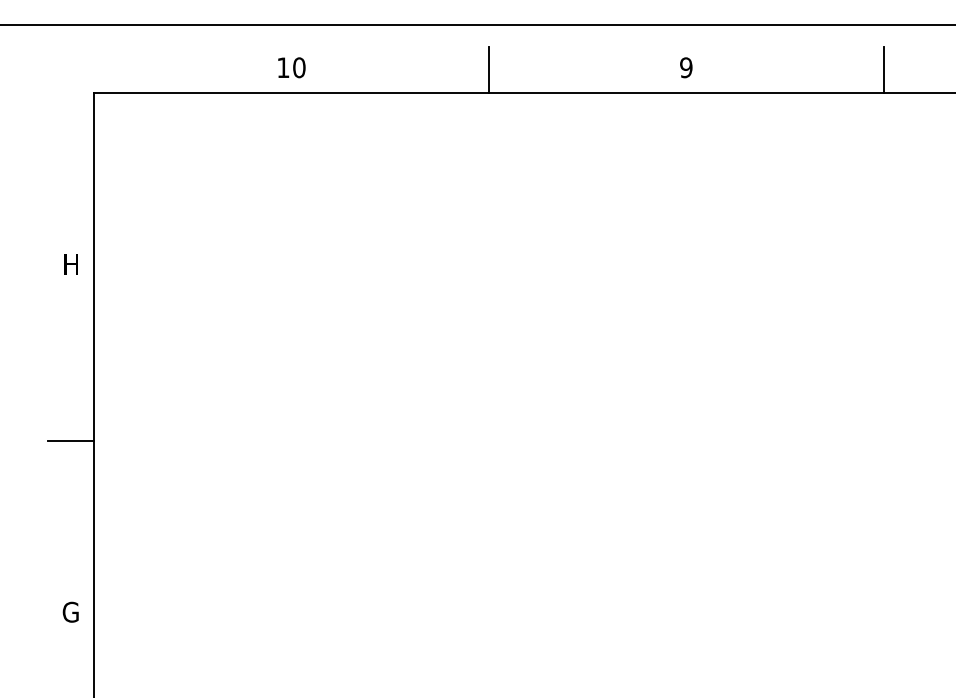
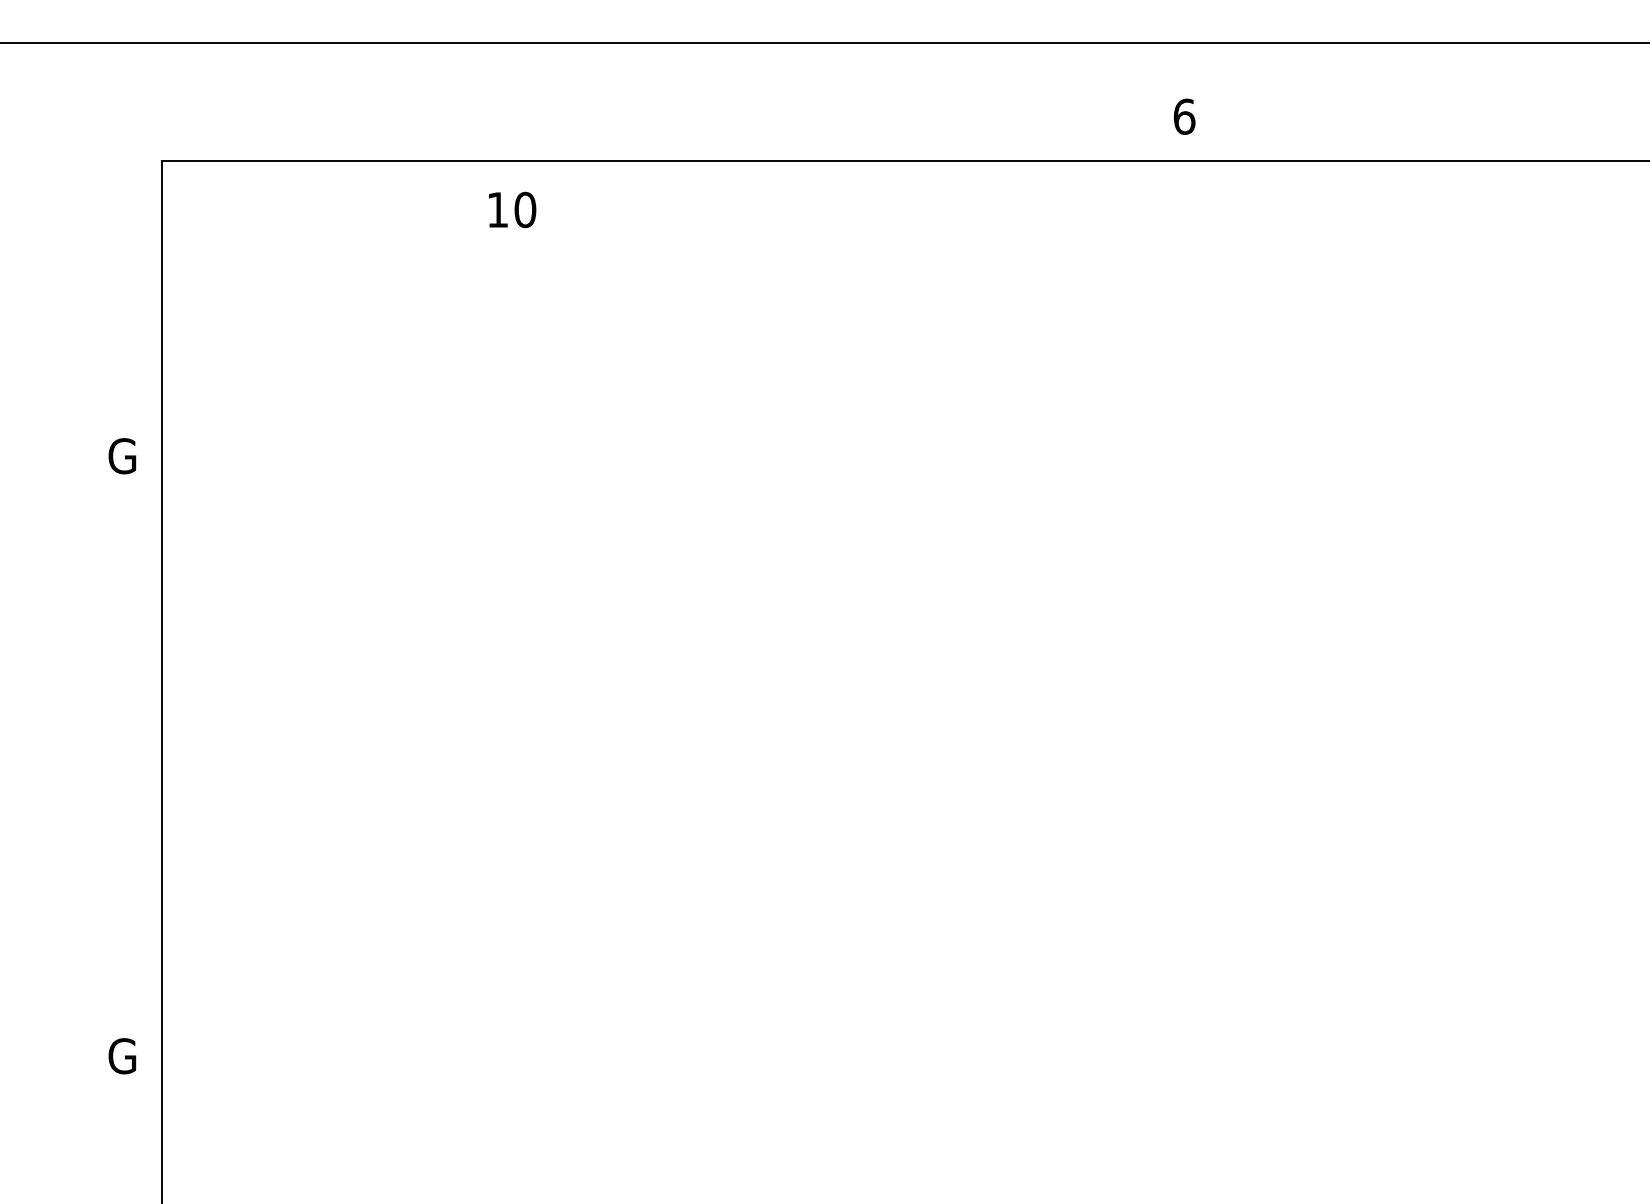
text: (291, 67) -> (511, 209), moved
text: (686, 67) -> (1184, 116), 9 -> 6
line: (488, 70) -> (843, 121), removed
line: (883, 70) -> (1524, 121), removed
text: (70, 264) -> (121, 456), H -> G
line: (70, 440) -> (121, 759), removed

